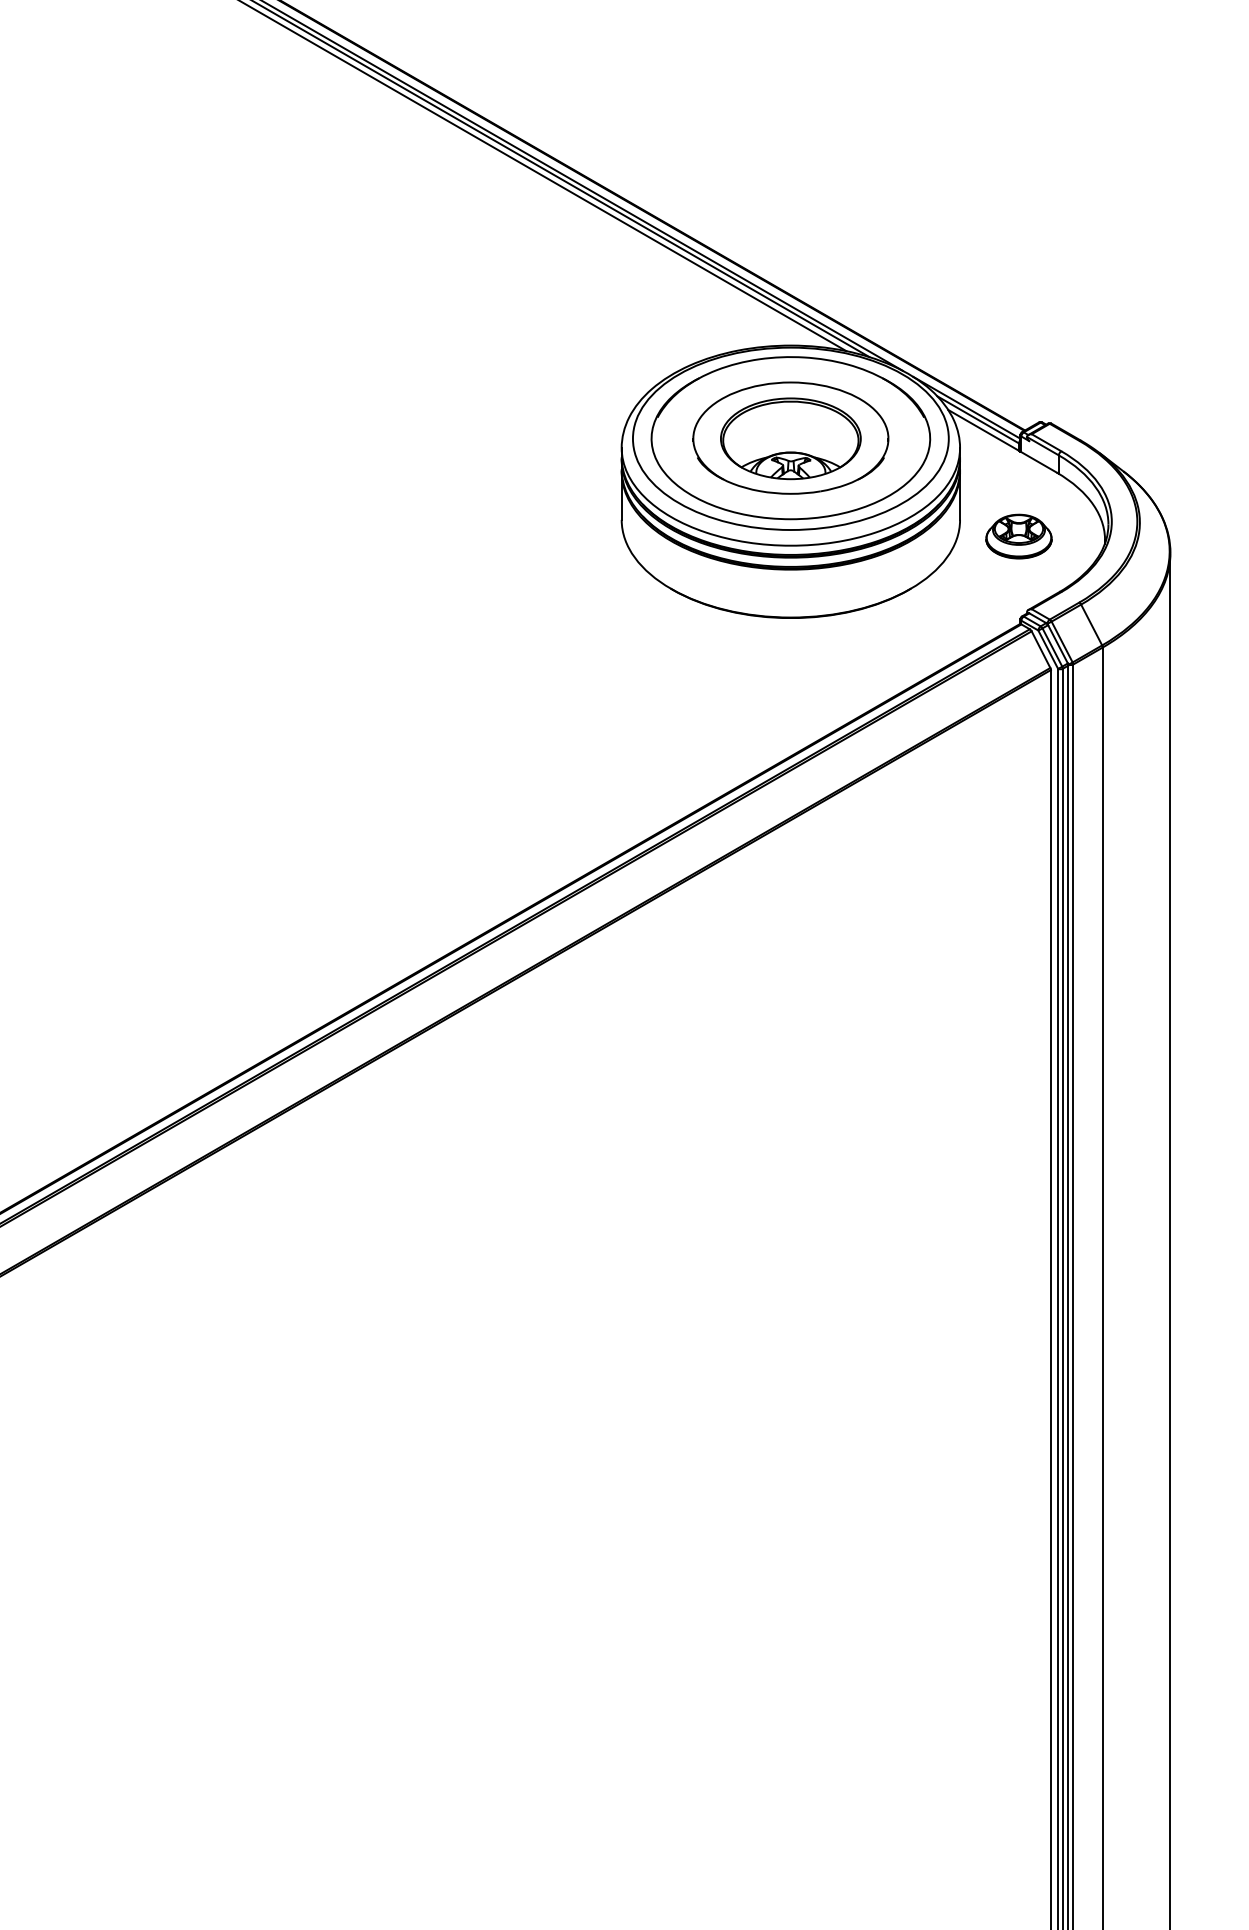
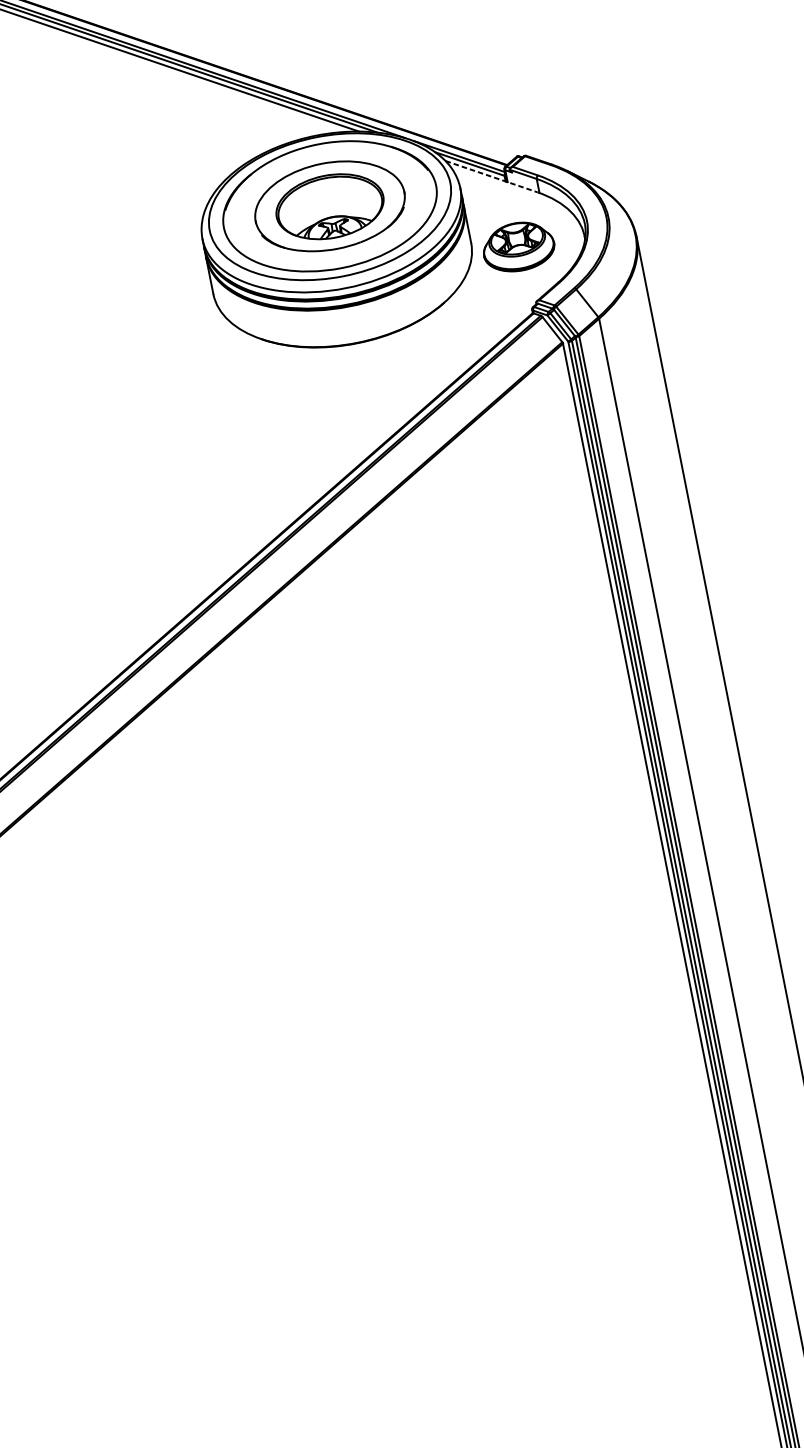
line: (1002, 441) -> (491, 176), solid -> dashed
part: (1018, 536) -> (518, 246), size x1.4

